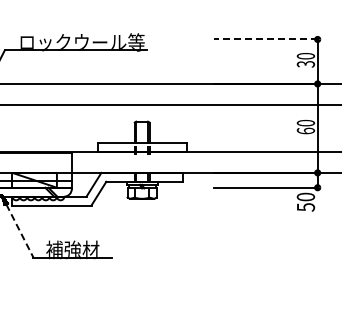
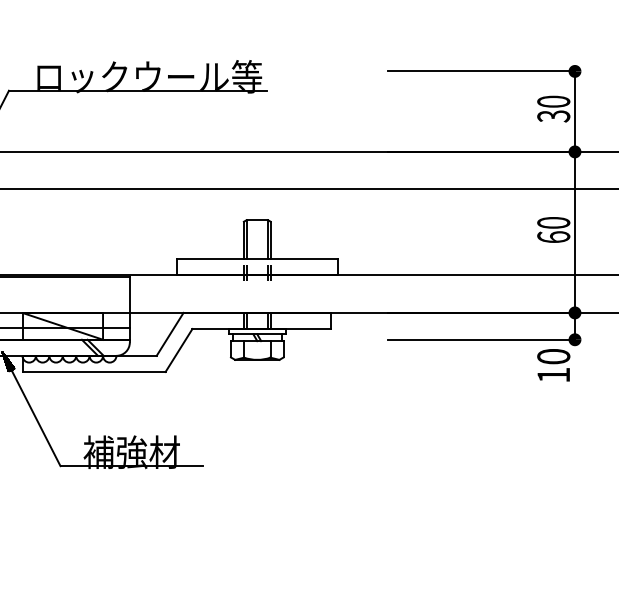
line: (266, 39) -> (482, 71), dashed -> solid
text: (306, 207) -> (554, 375), 50 -> 10
line: (19, 231) -> (35, 418), dashed -> solid

